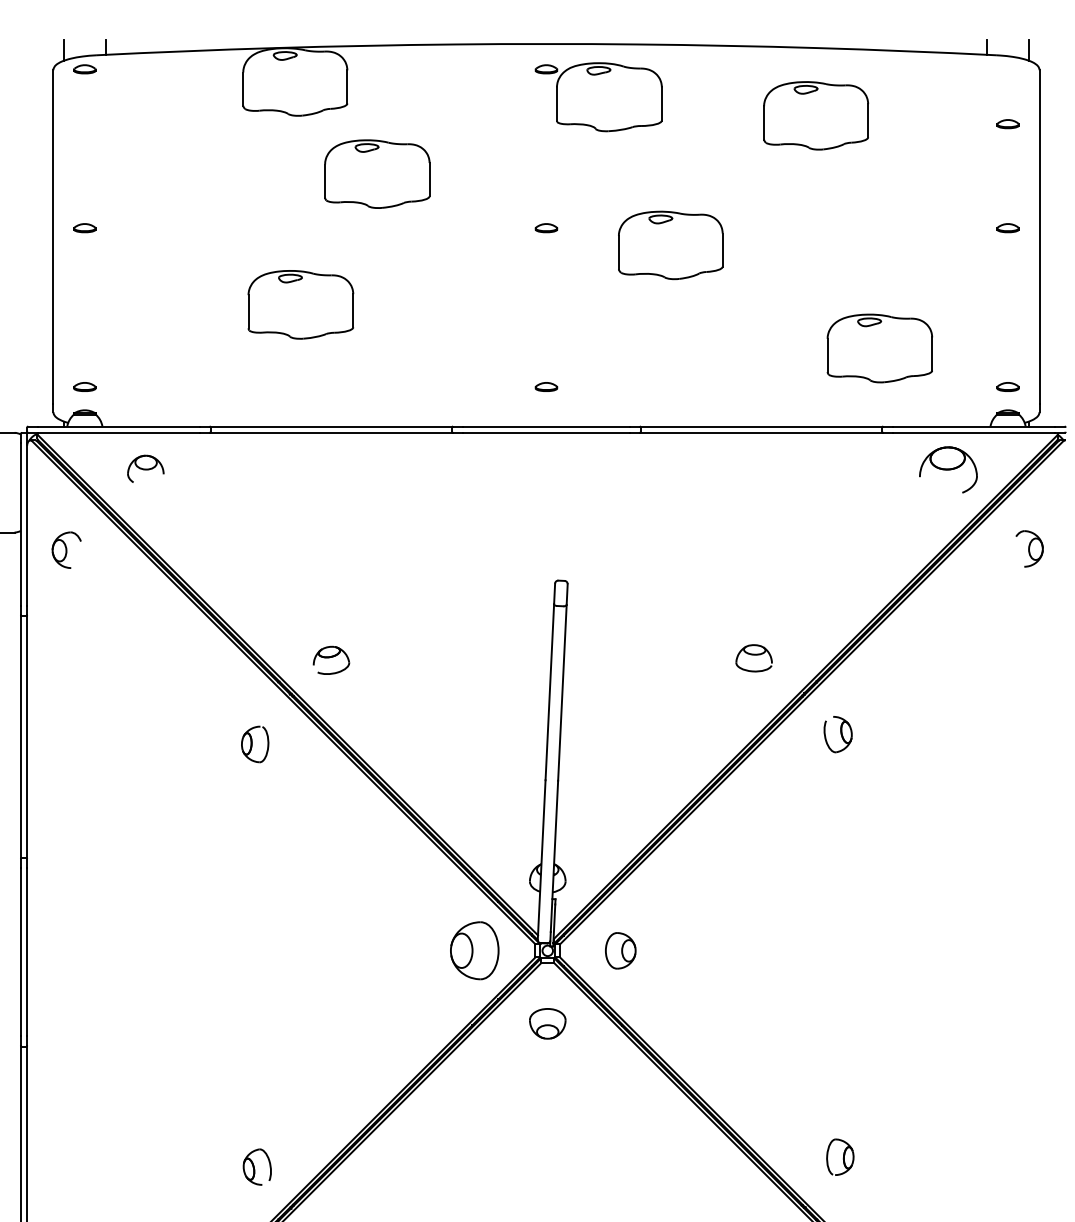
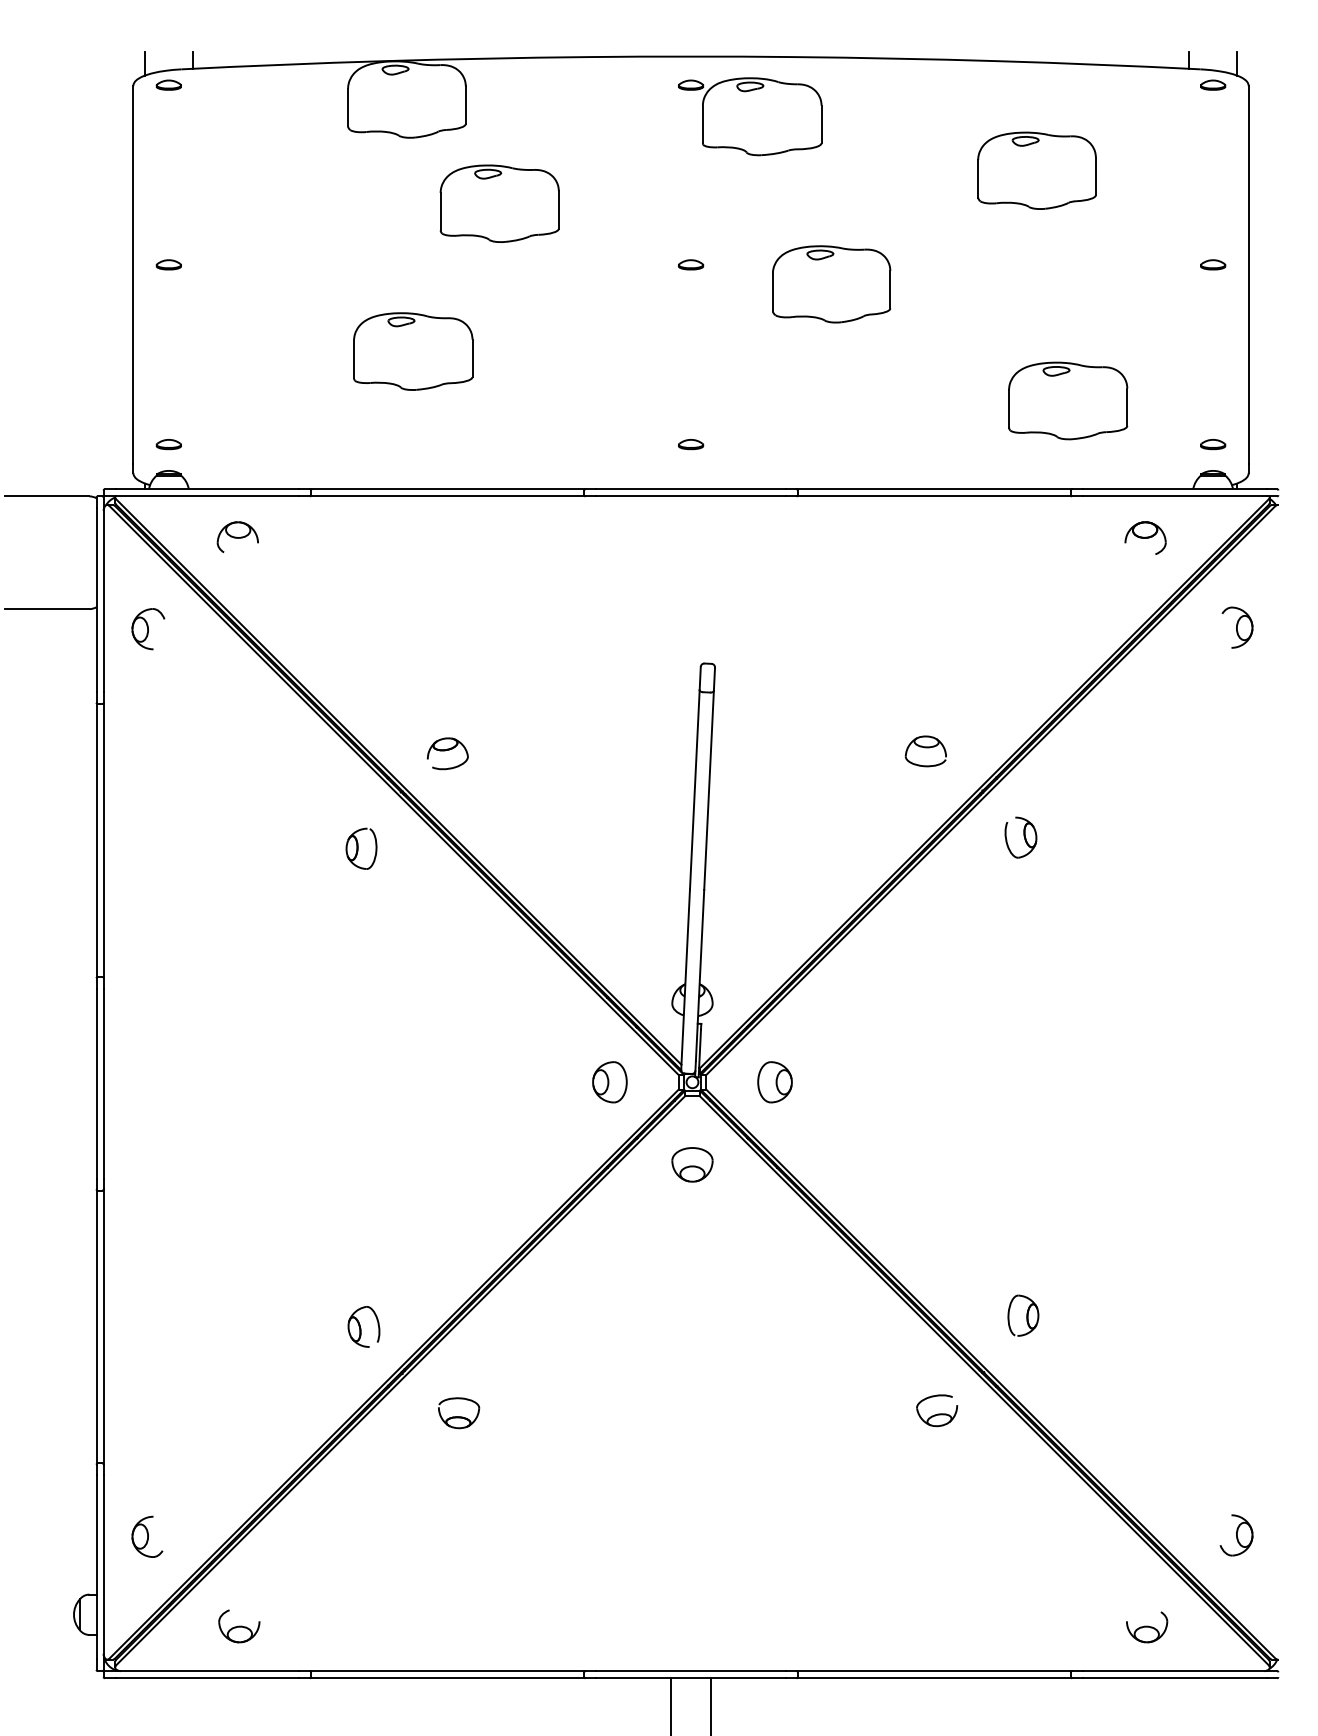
part: (815, 115) -> (1036, 170), moved
part: (1008, 123) -> (1213, 84), moved
part: (948, 469) -> (1145, 537), size x0.62
part: (474, 951) -> (609, 1082), size x0.62

